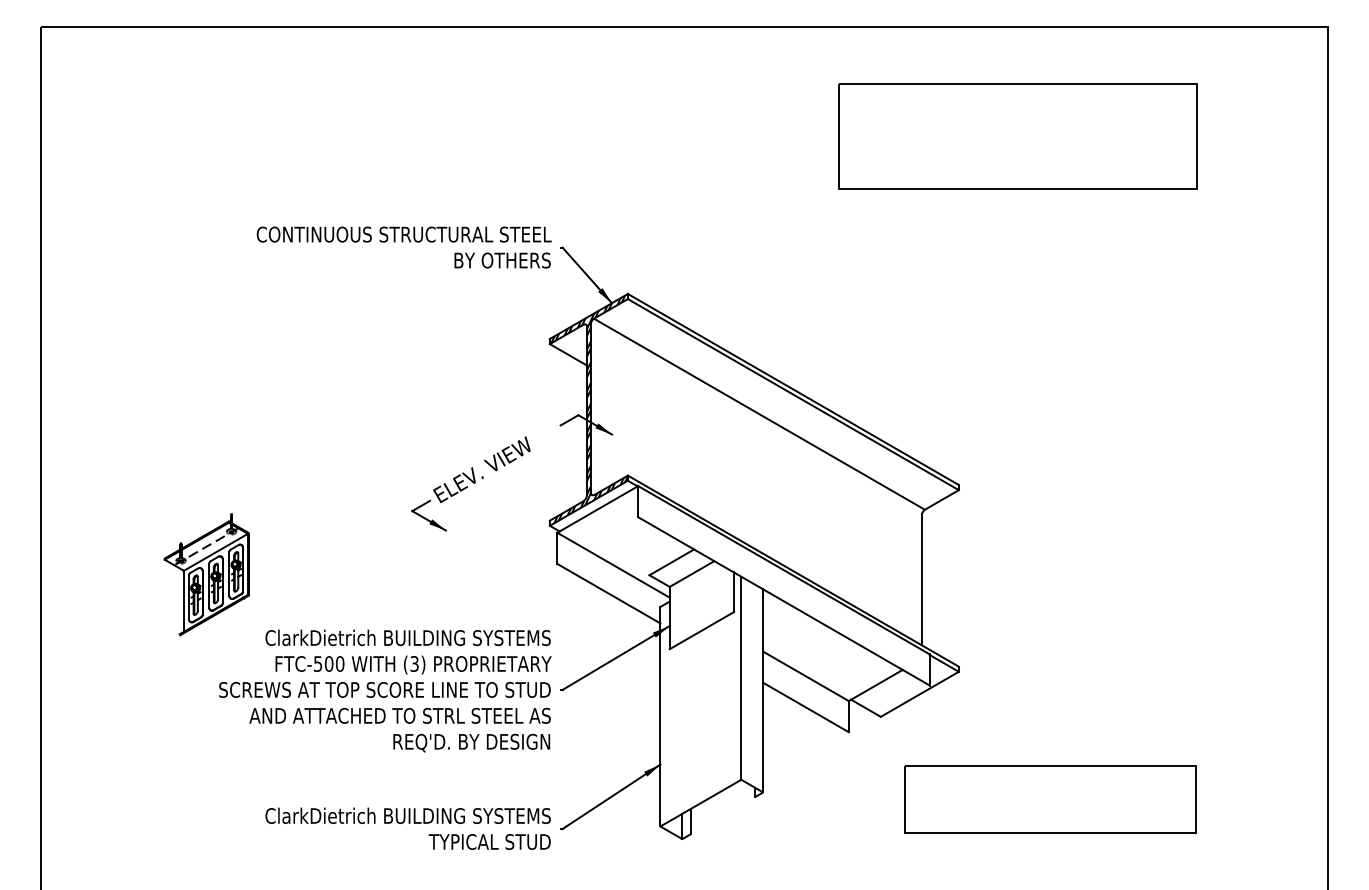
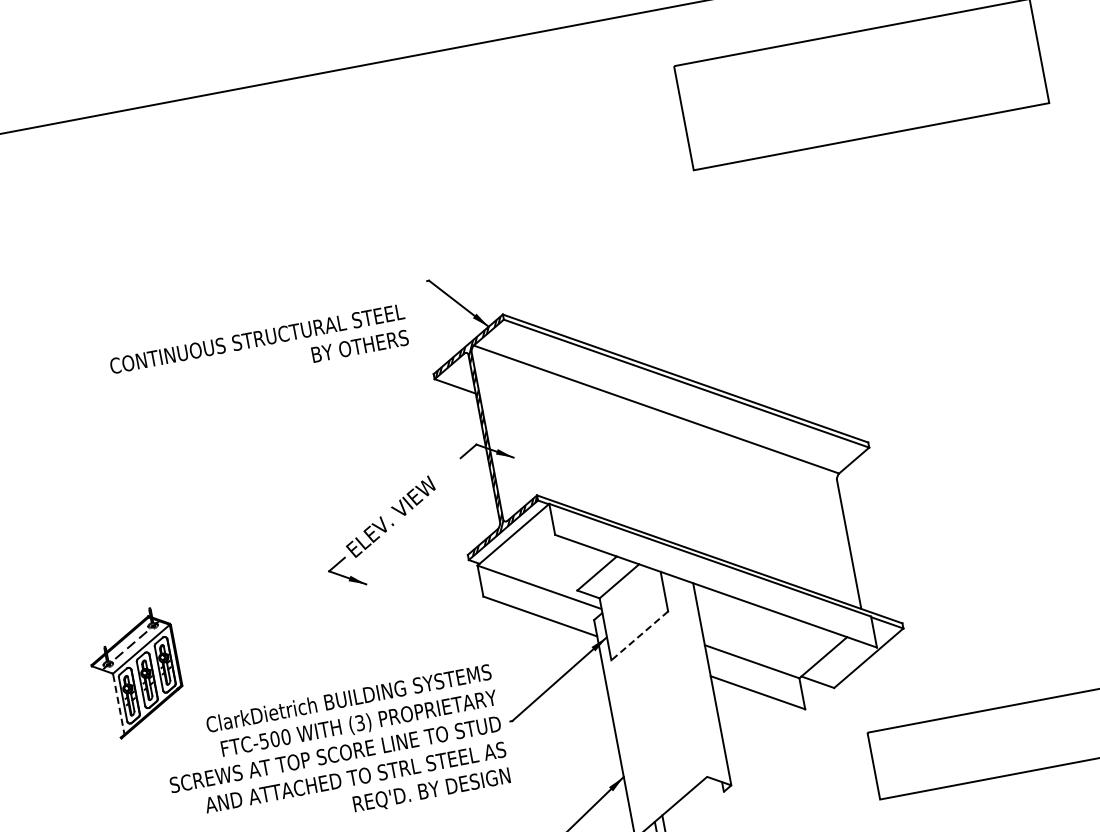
text: (403, 247) -> (258, 351), moved
line: (183, 601) -> (118, 704), solid -> dashed
line: (701, 630) -> (639, 635), solid -> dashed
line: (741, 677) -> (688, 675), removed

